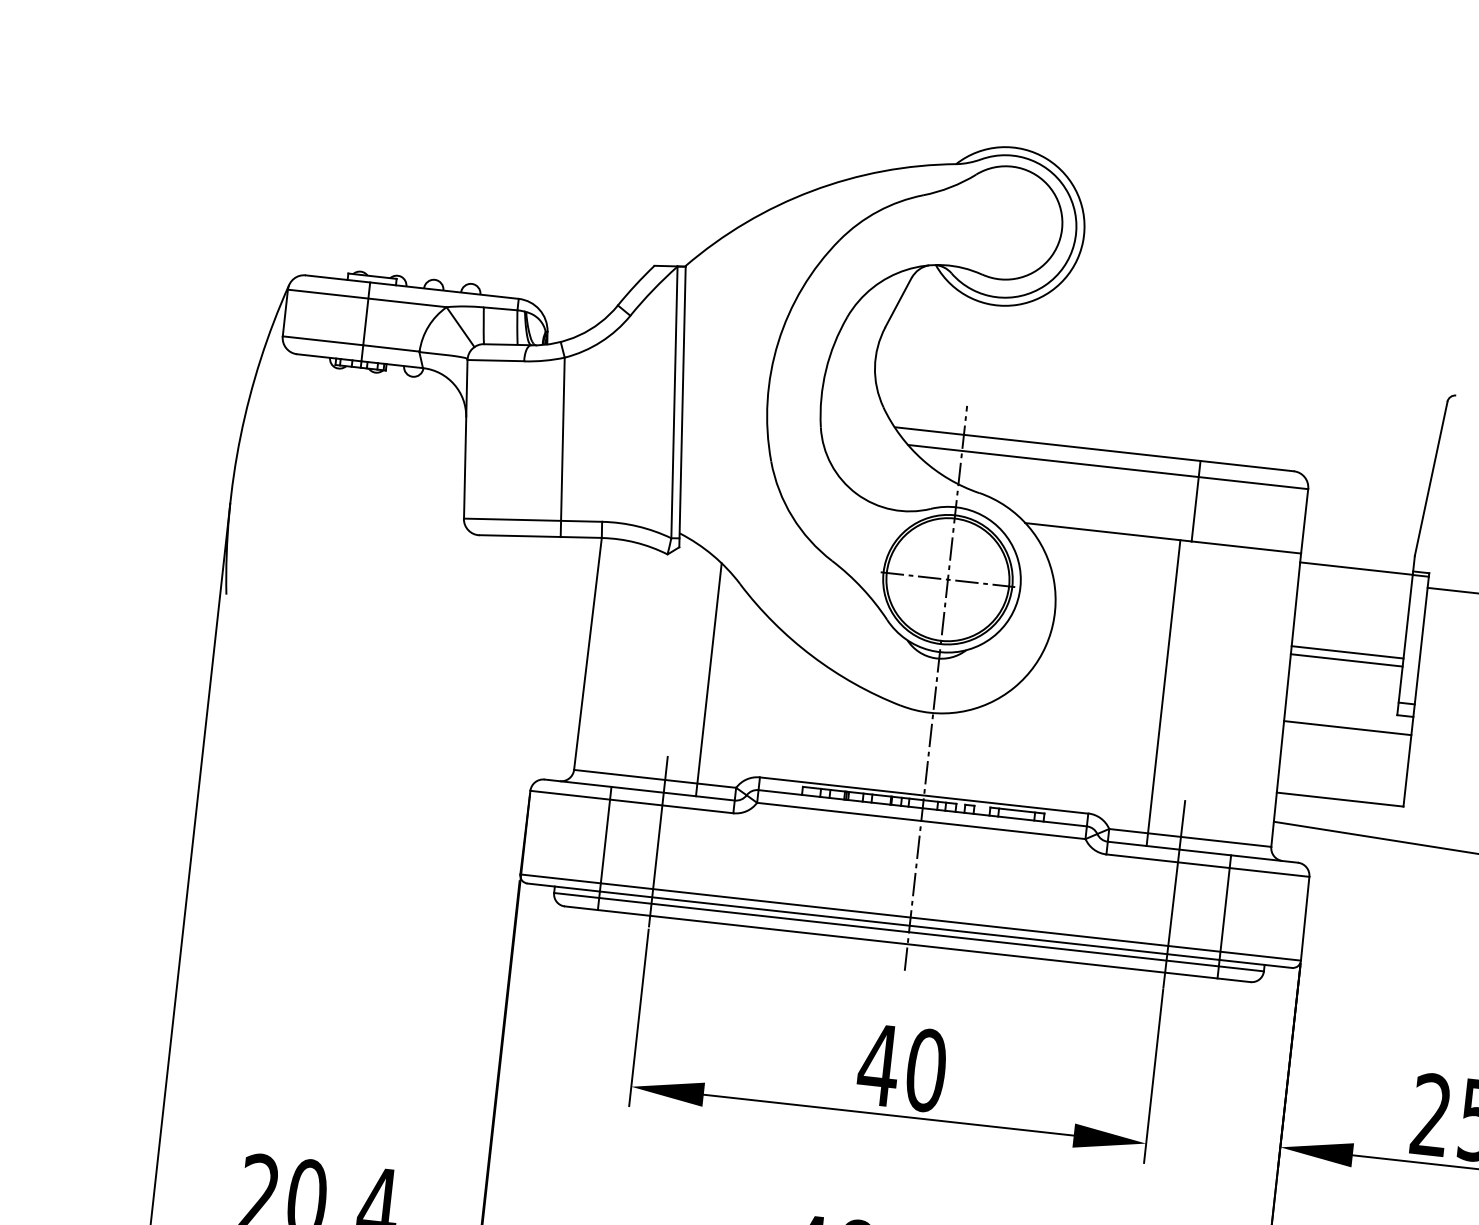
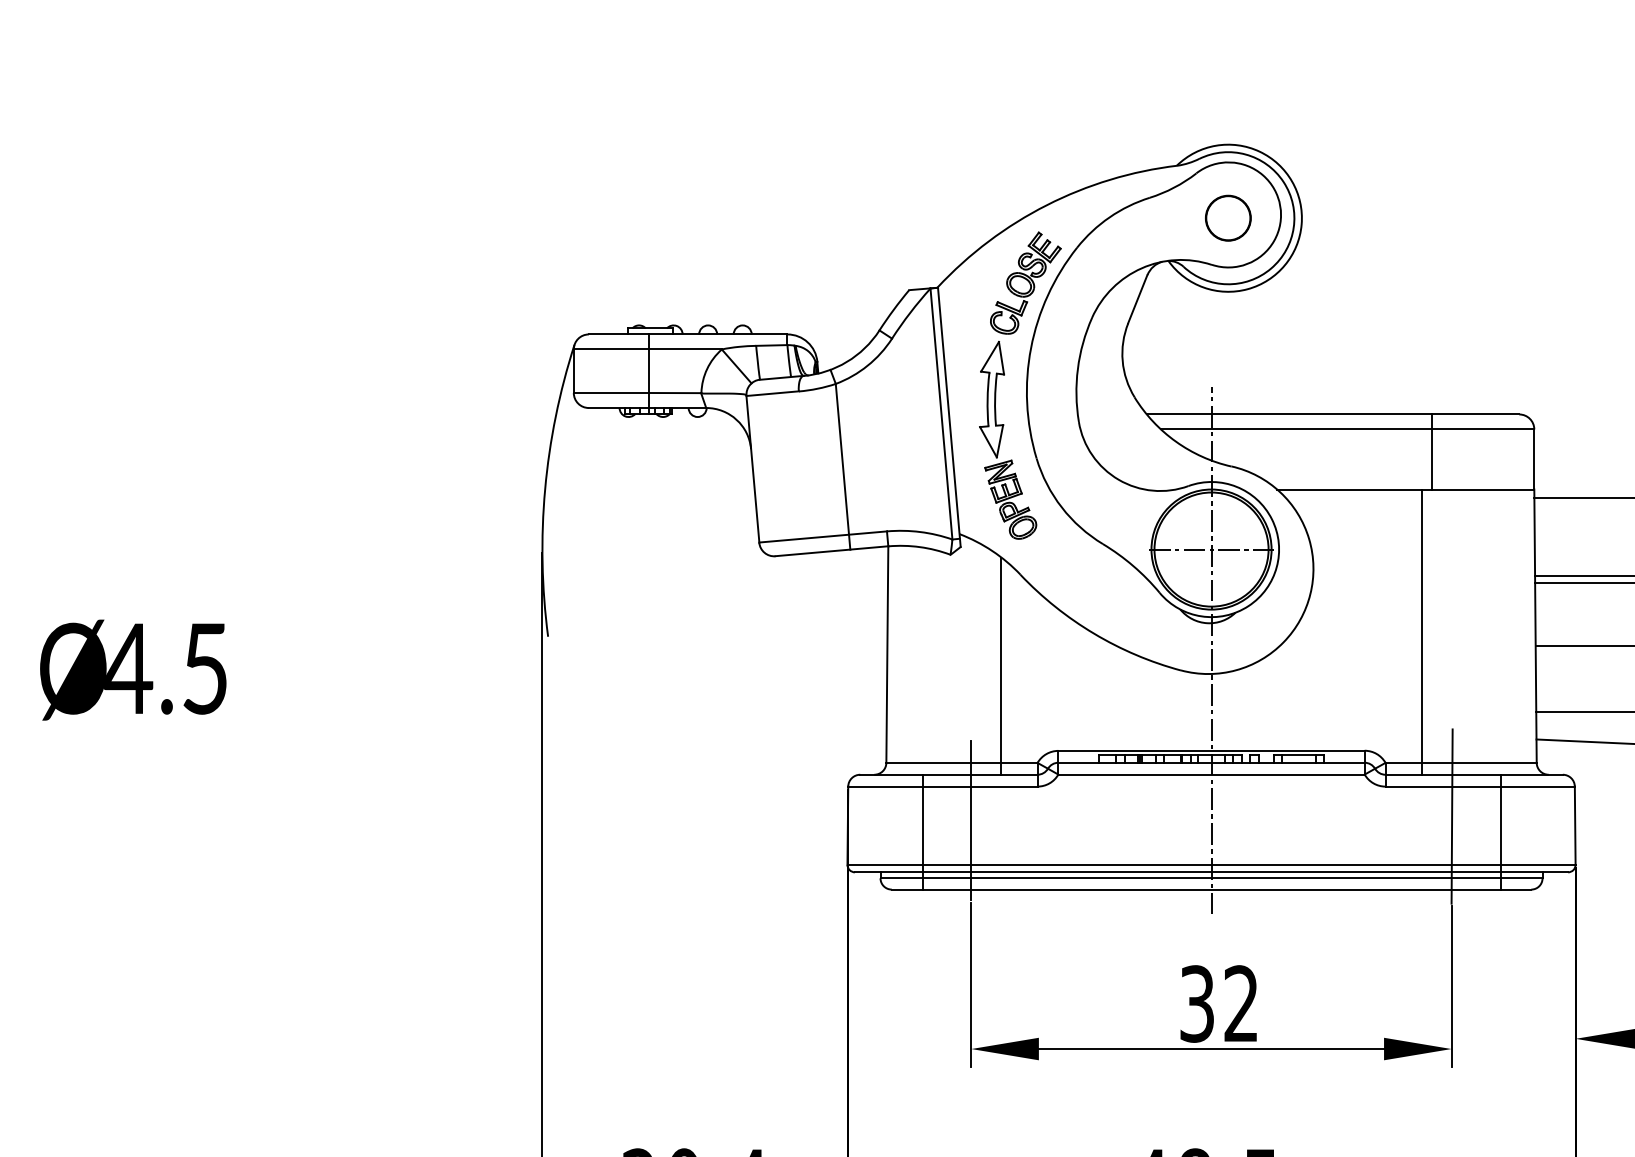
circle: (1005, 225) -> (1228, 217), added
part: (746, 368) -> (1004, 375), added
text: (901, 1067) -> (1218, 1003), 40 -> 32

